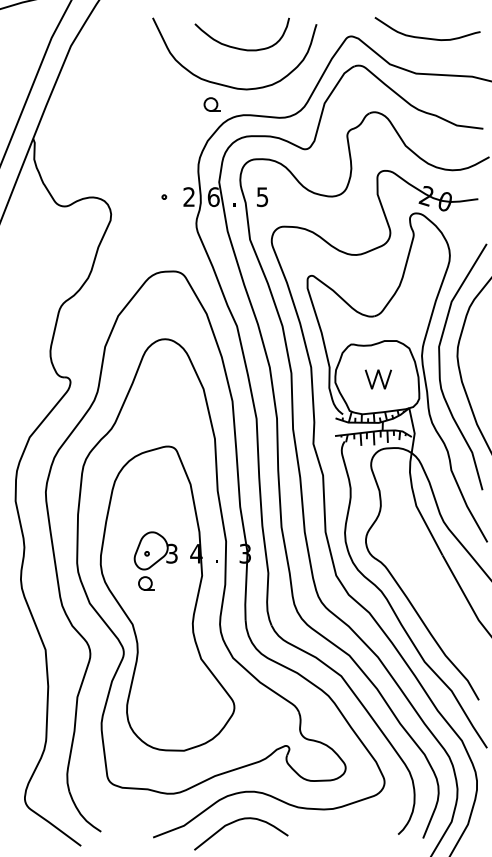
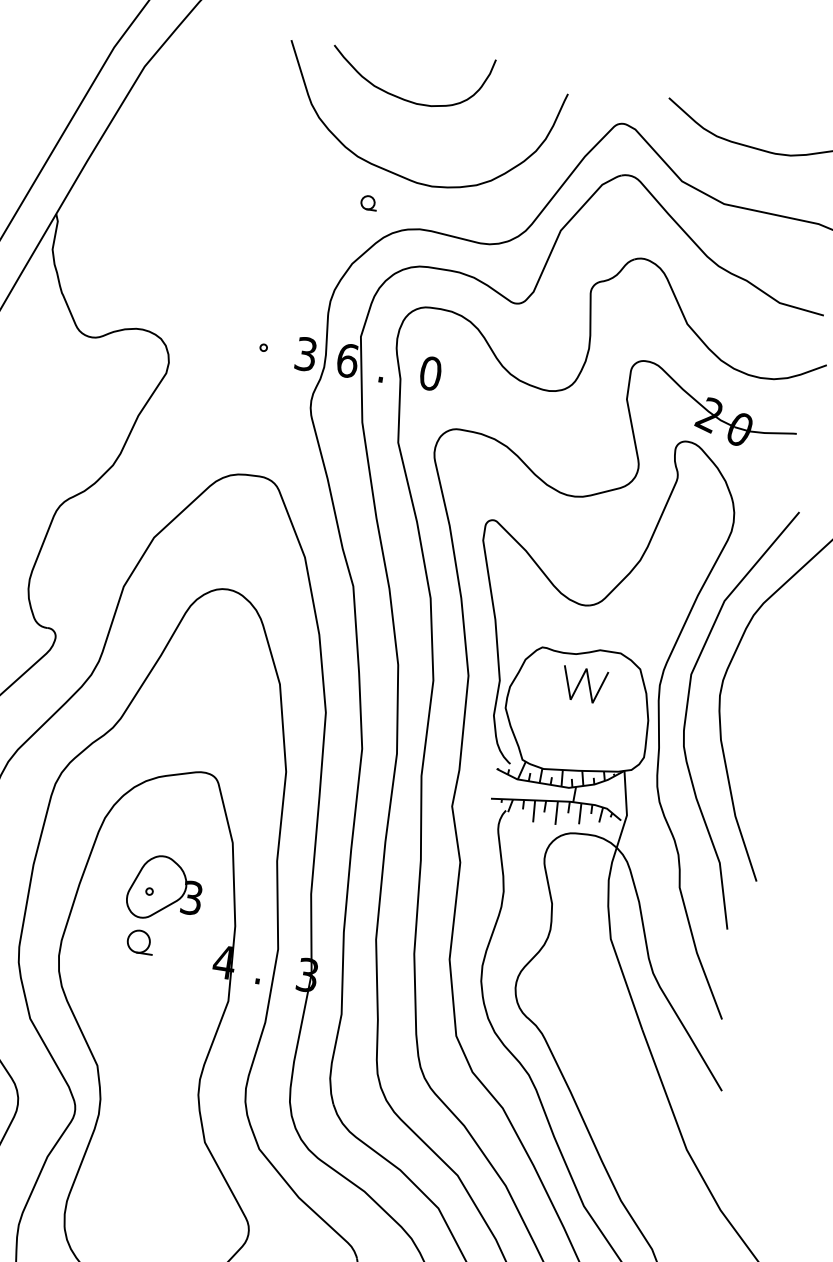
curve: (238, 47) -> (402, 96), moved
part: (211, 104) -> (368, 202), size x0.6
text: (188, 197) -> (304, 354), 2 -> 3
text: (262, 197) -> (430, 374), 5 -> 0
line: (376, 379) -> (580, 684), moved
part: (155, 560) -> (162, 905), moved

